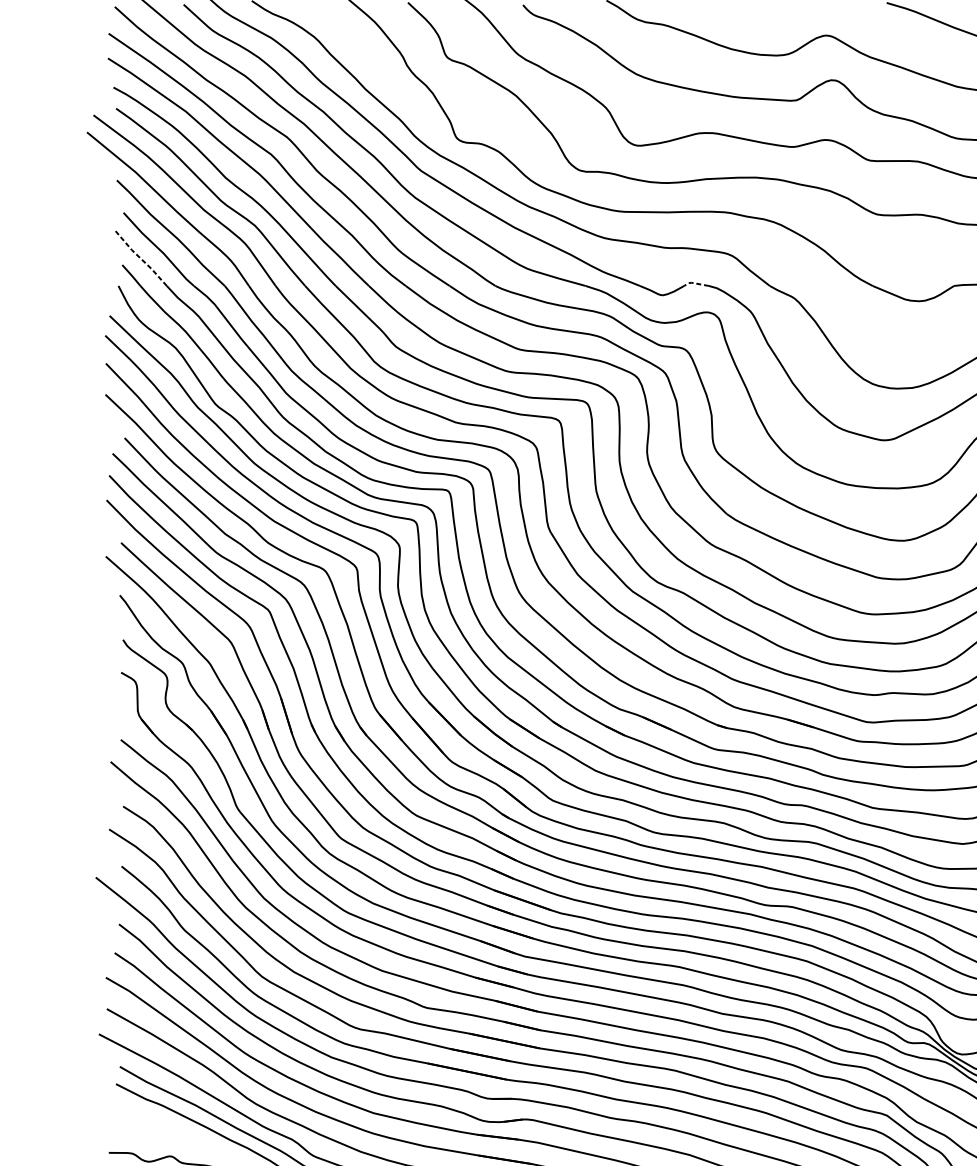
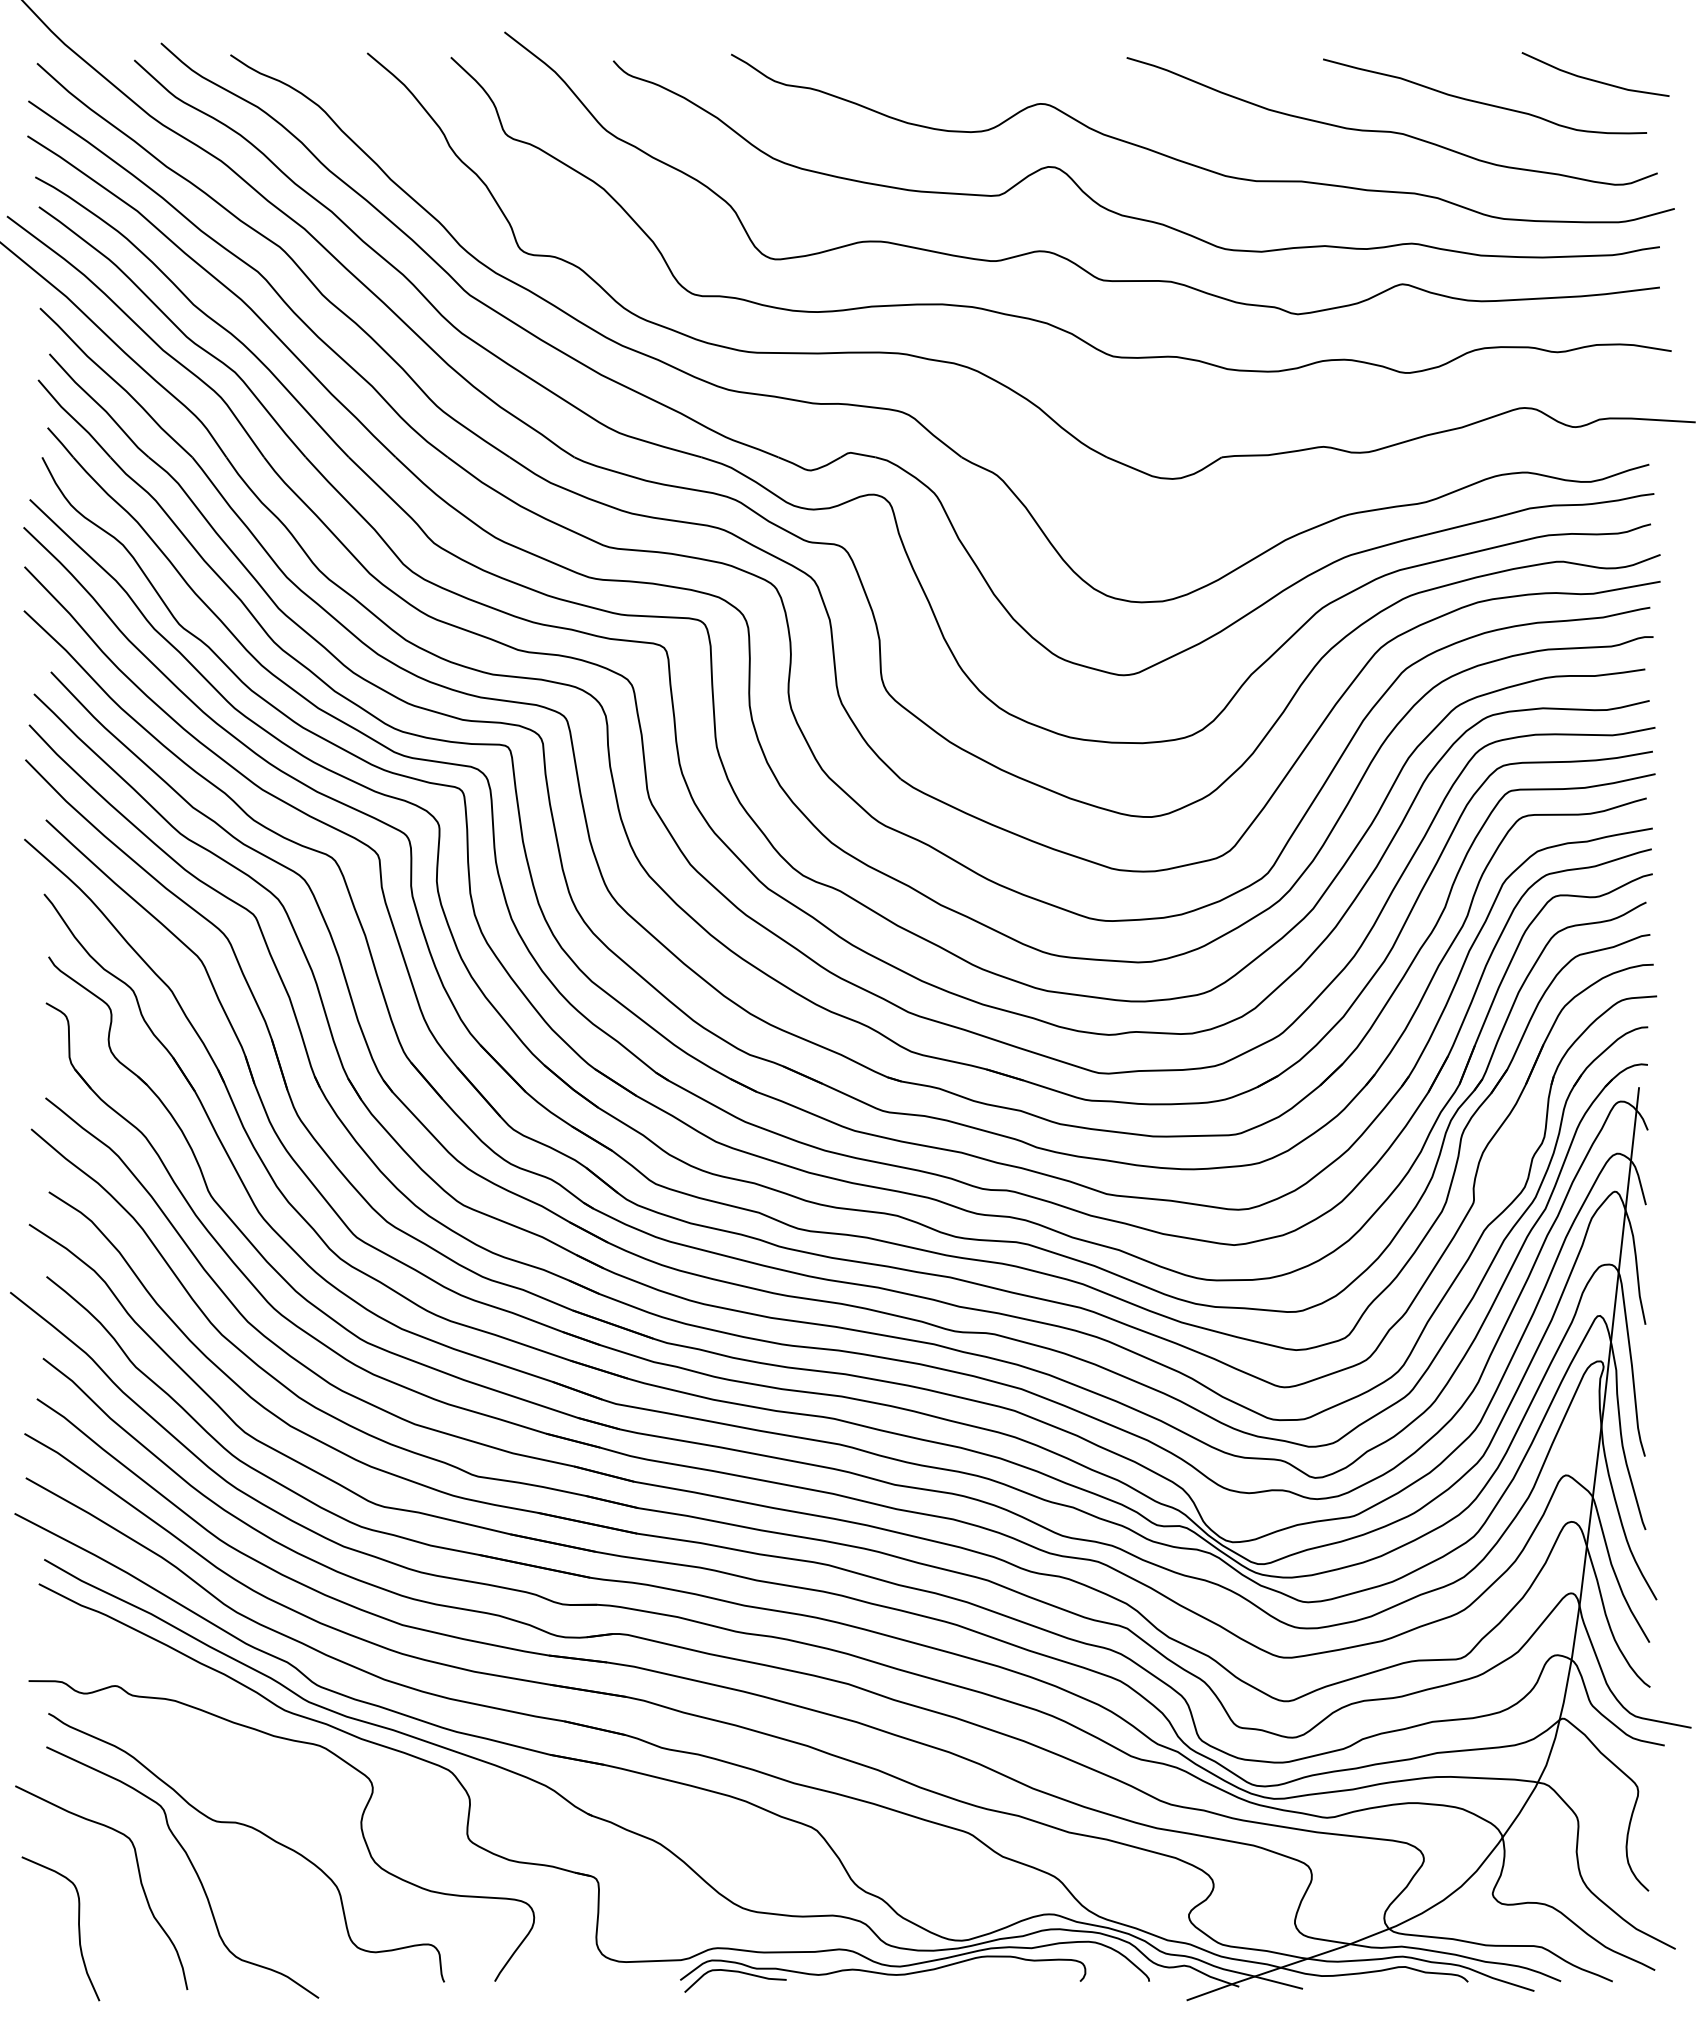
line: (141, 258) -> (74, 418), dashed -> solid
line: (695, 283) -> (856, 453), dashed -> solid

